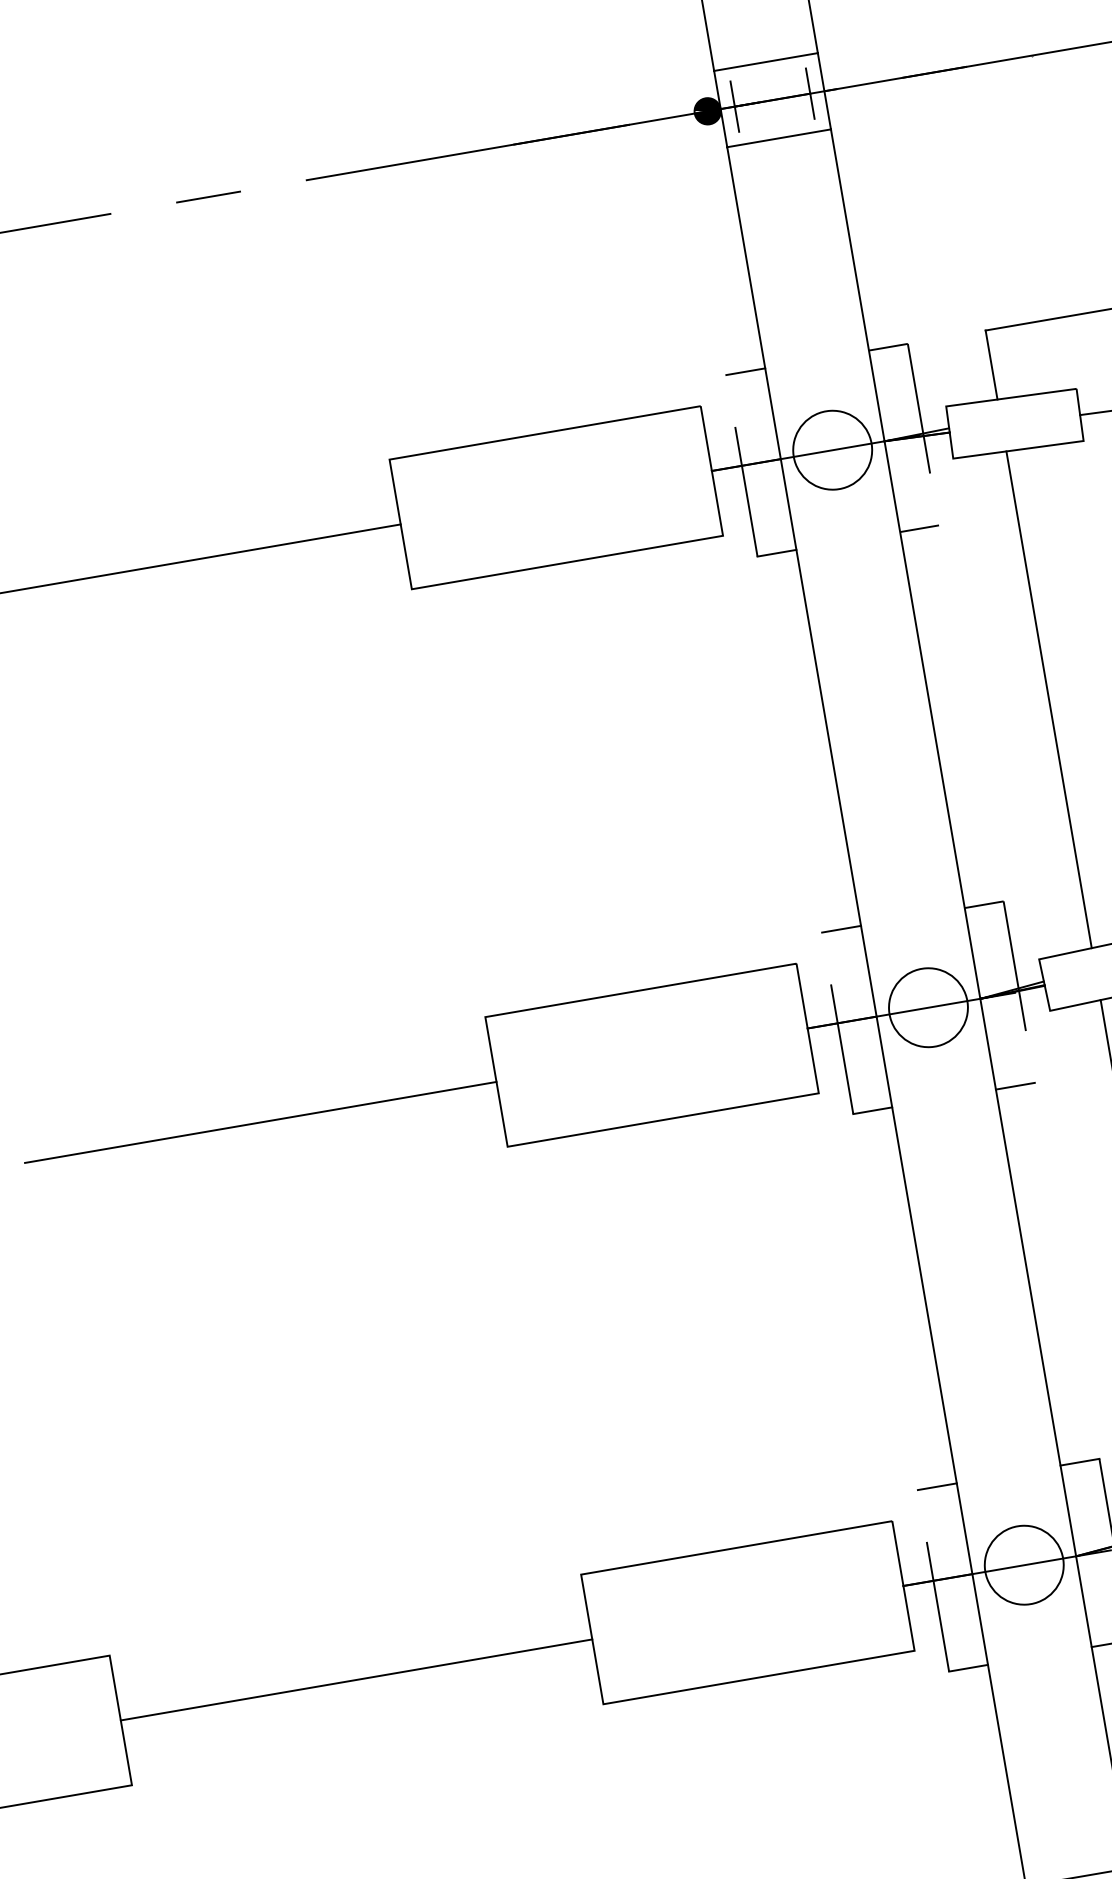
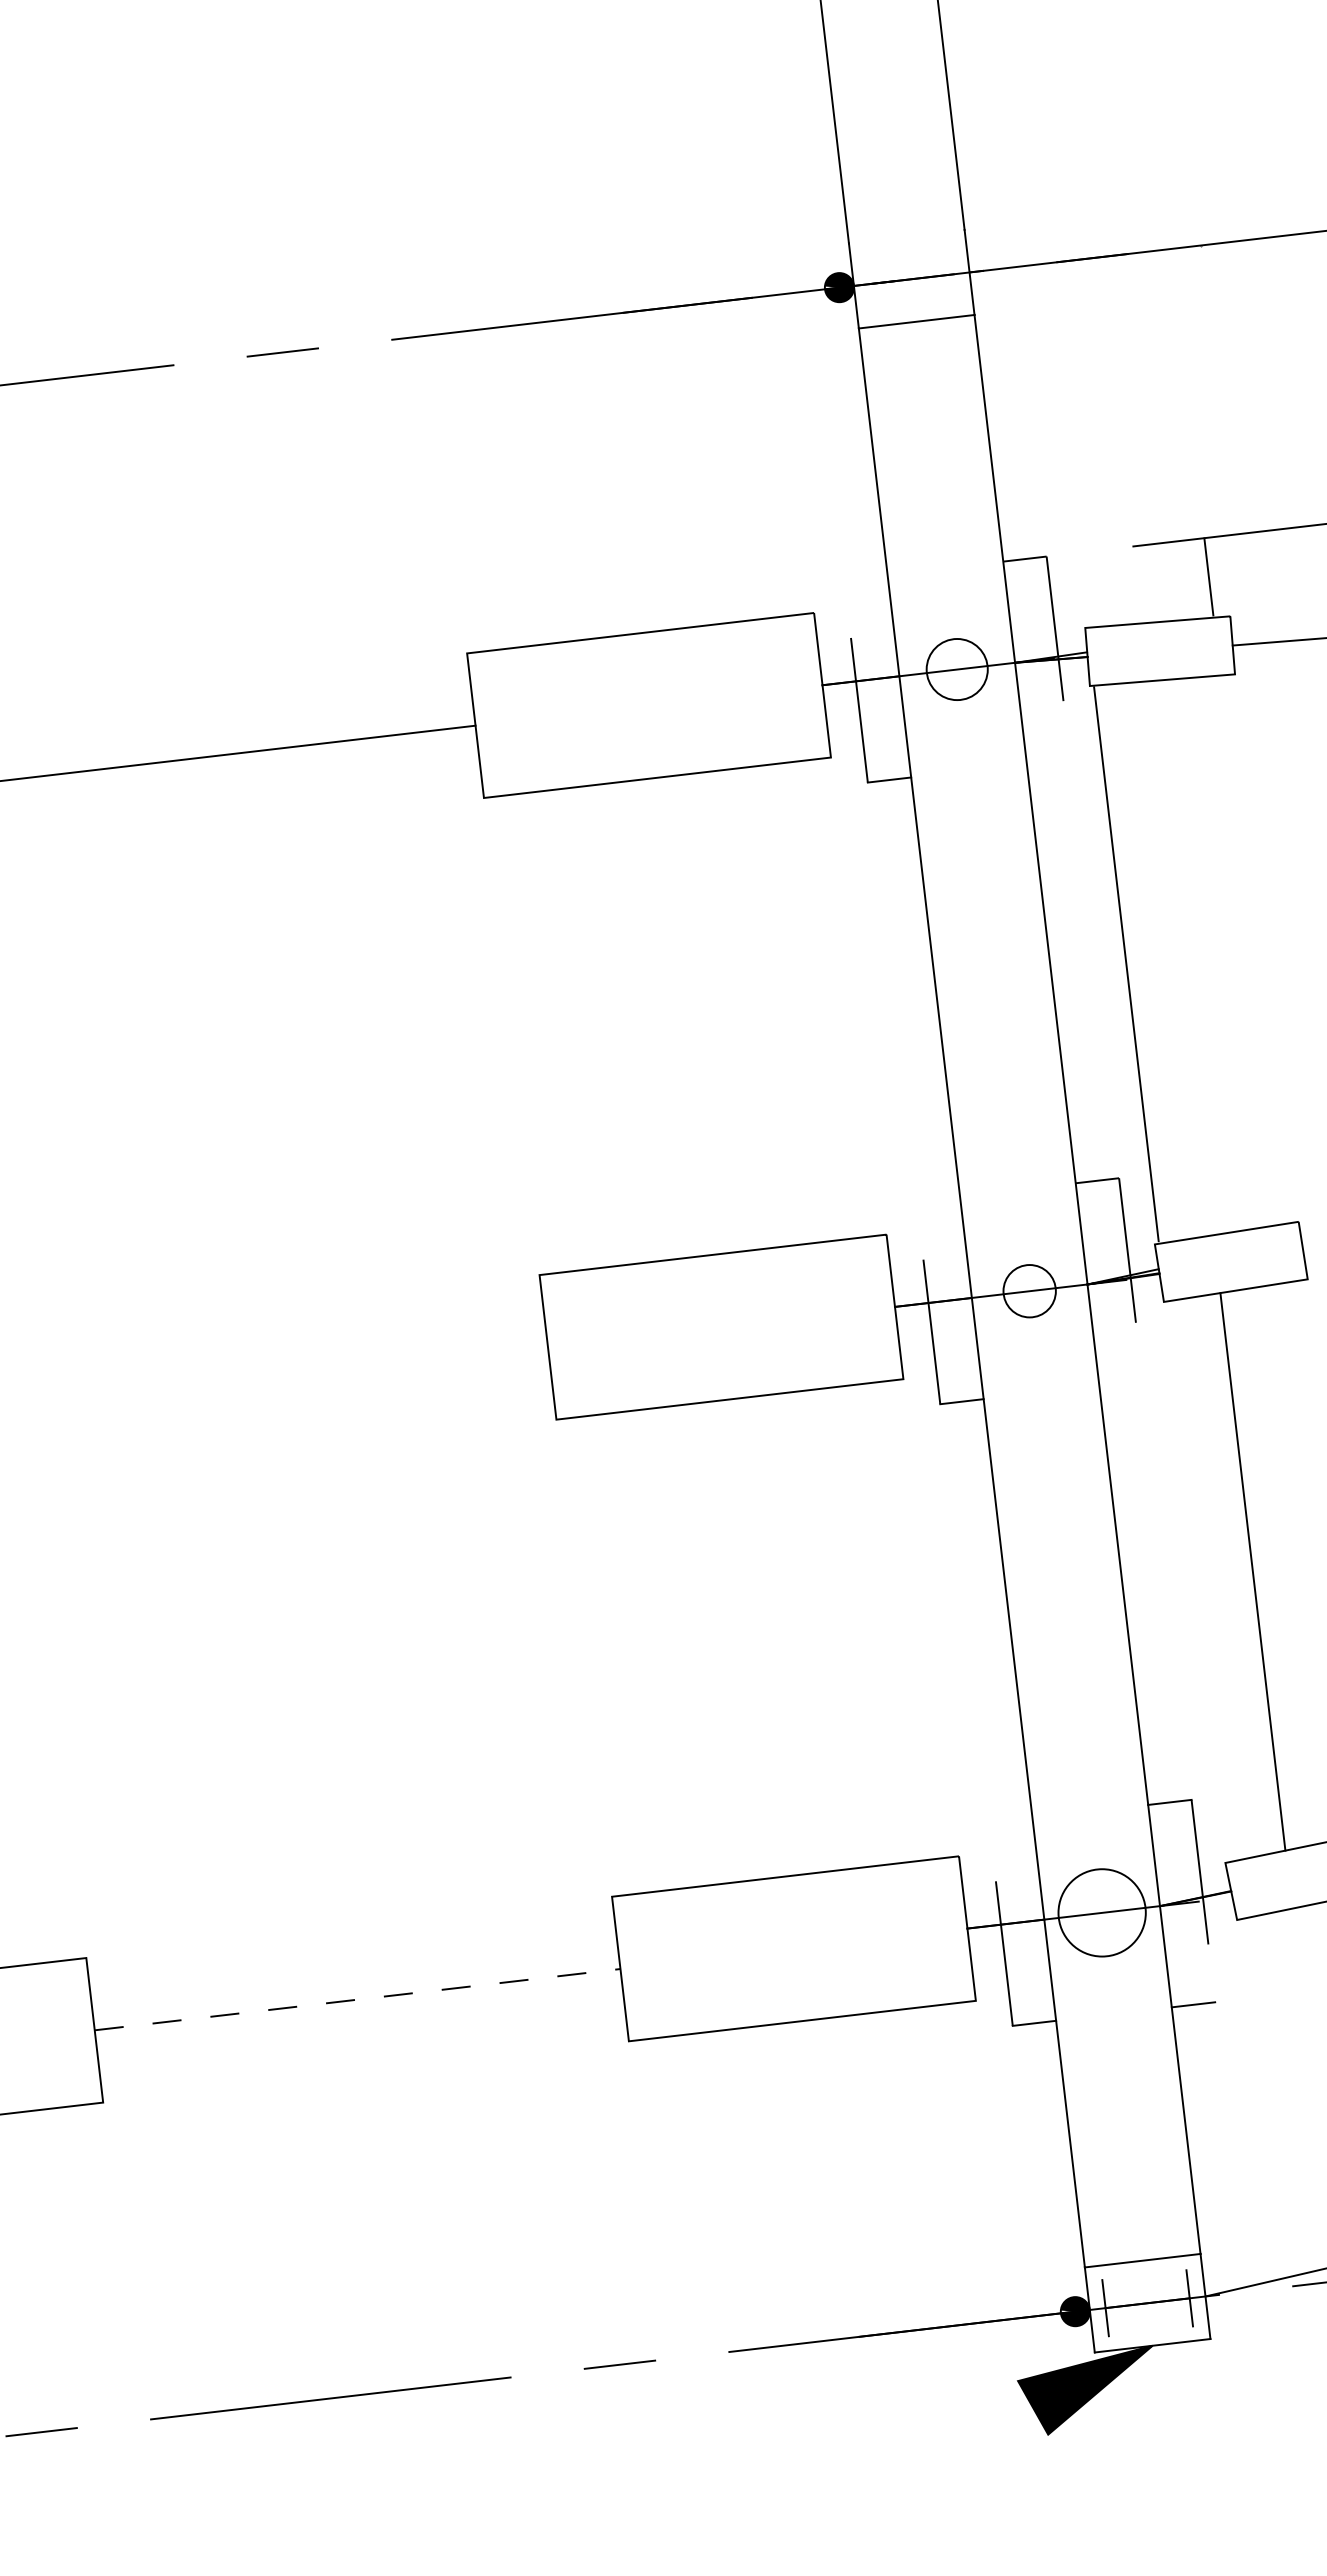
line: (765, 61) -> (906, 236), removed
line: (810, 93) -> (953, 274), removed
line: (734, 107) -> (869, 284), removed
line: (991, 364) -> (1208, 576), moved
line: (745, 371) -> (865, 577), removed
circle: (832, 450) -> (956, 669), size x0.7
line: (919, 528) -> (1048, 761), removed
line: (1049, 700) -> (1126, 964), moved
line: (841, 928) -> (938, 1198), removed
circle: (928, 1007) -> (1029, 1290), size x0.6
line: (1014, 1085) -> (1120, 1382), removed
line: (261, 1121) -> (285, 1377), removed
line: (937, 1486) -> (1010, 1820), removed
line: (356, 1679) -> (357, 1999), solid -> dashed

